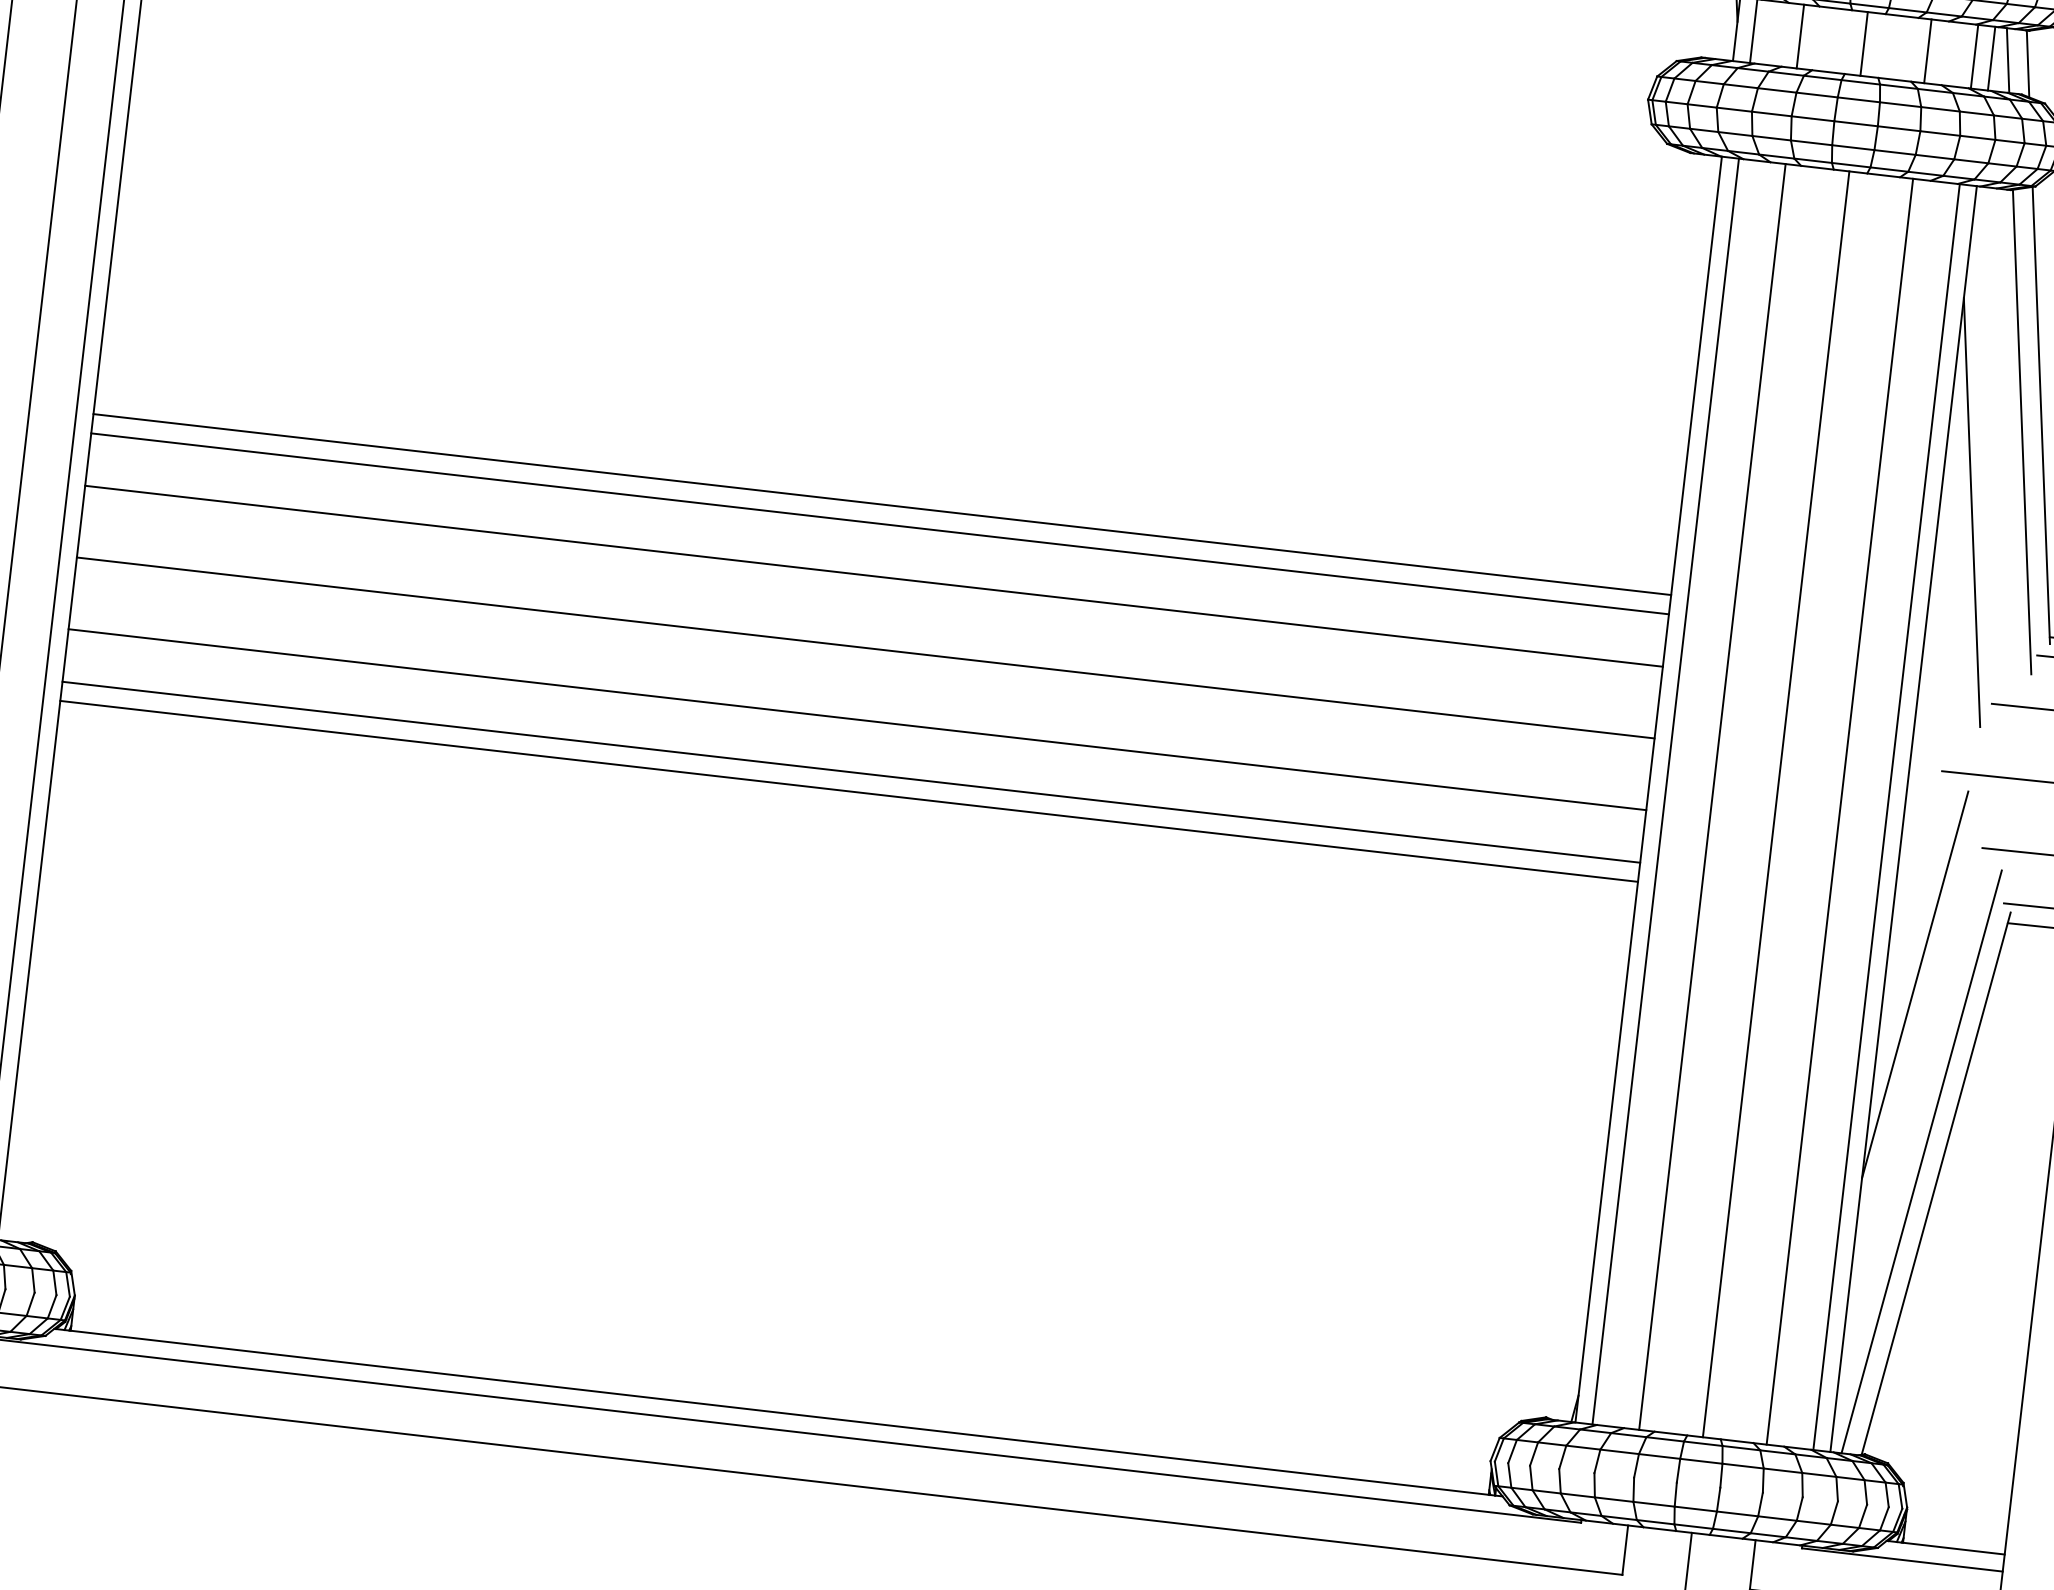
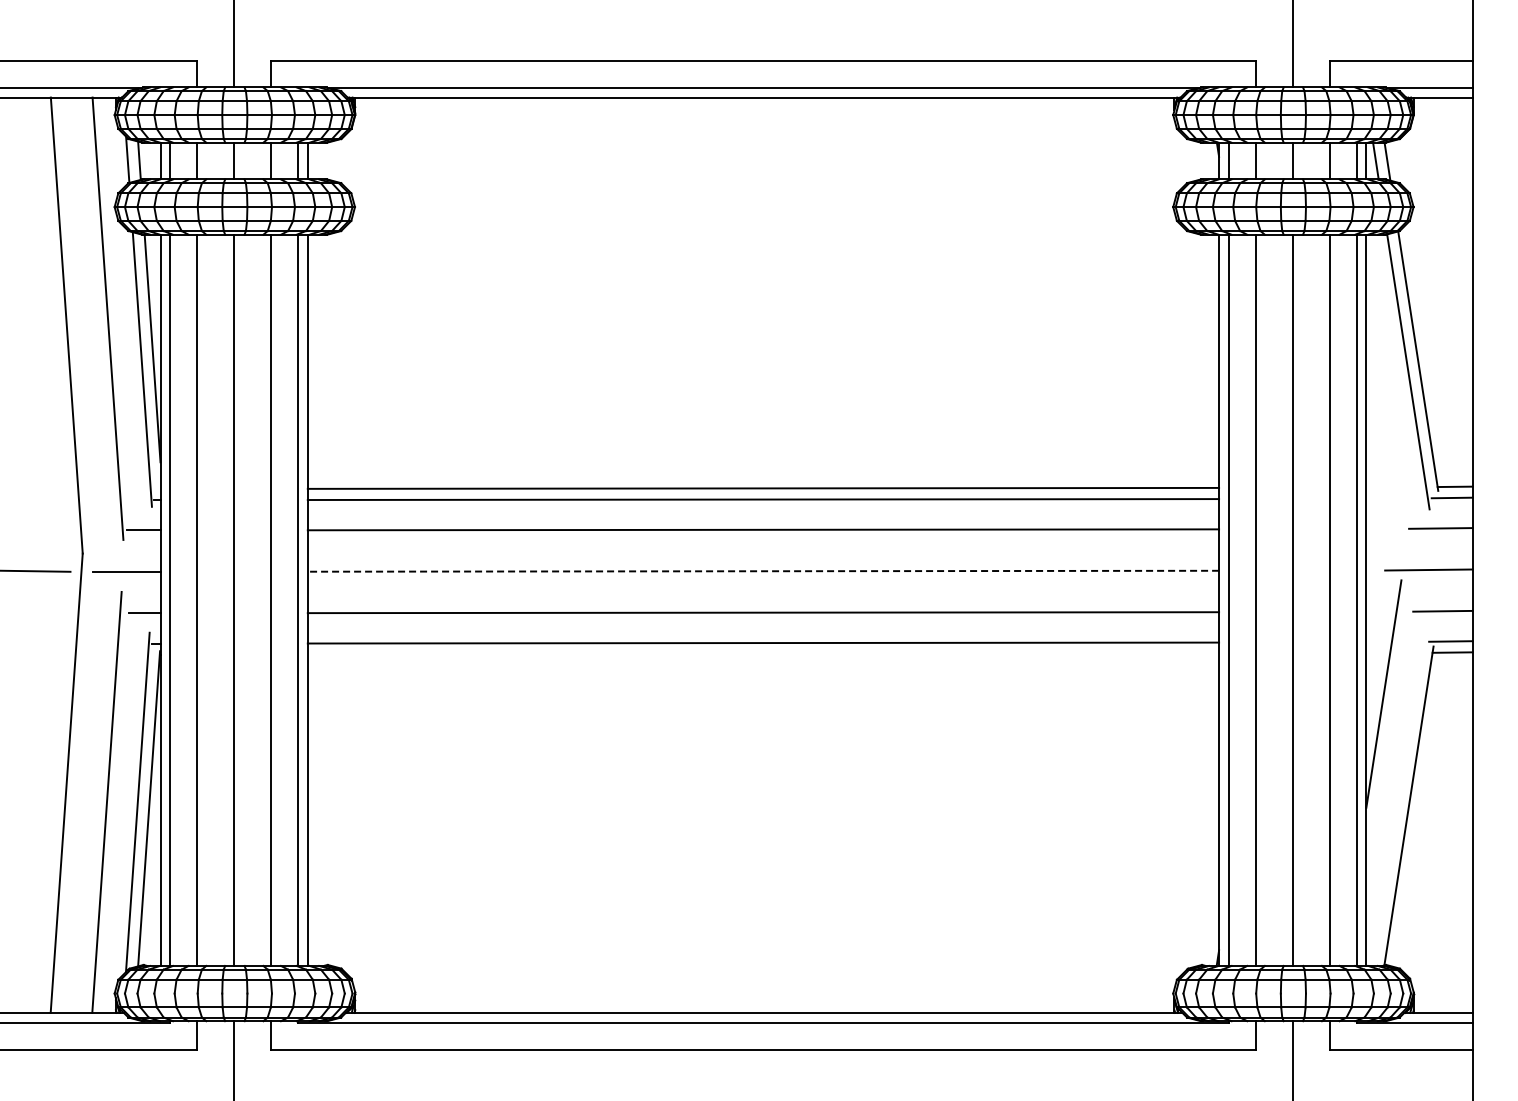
line: (1971, 511) -> (1384, 420), removed
line: (865, 648) -> (763, 571), solid -> dashed
line: (849, 790) -> (763, 653), removed
line: (1920, 1161) -> (1398, 794), removed

